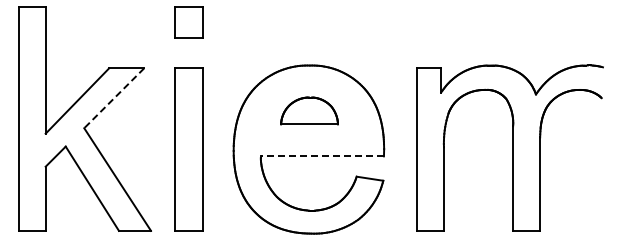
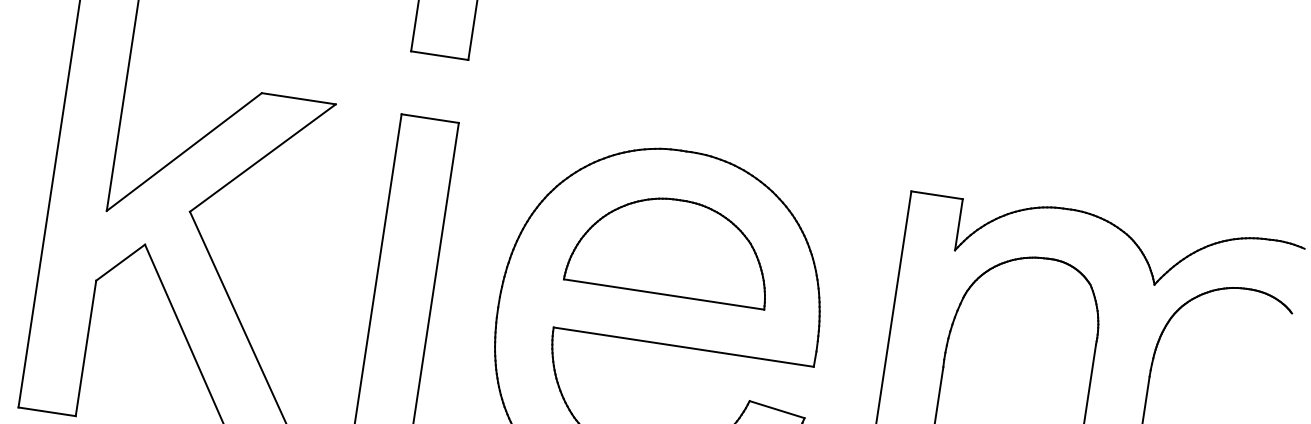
line: (113, 98) -> (261, 158), dashed -> solid
part: (309, 110) -> (671, 246), size x1.67
line: (322, 156) -> (683, 347), dashed -> solid

